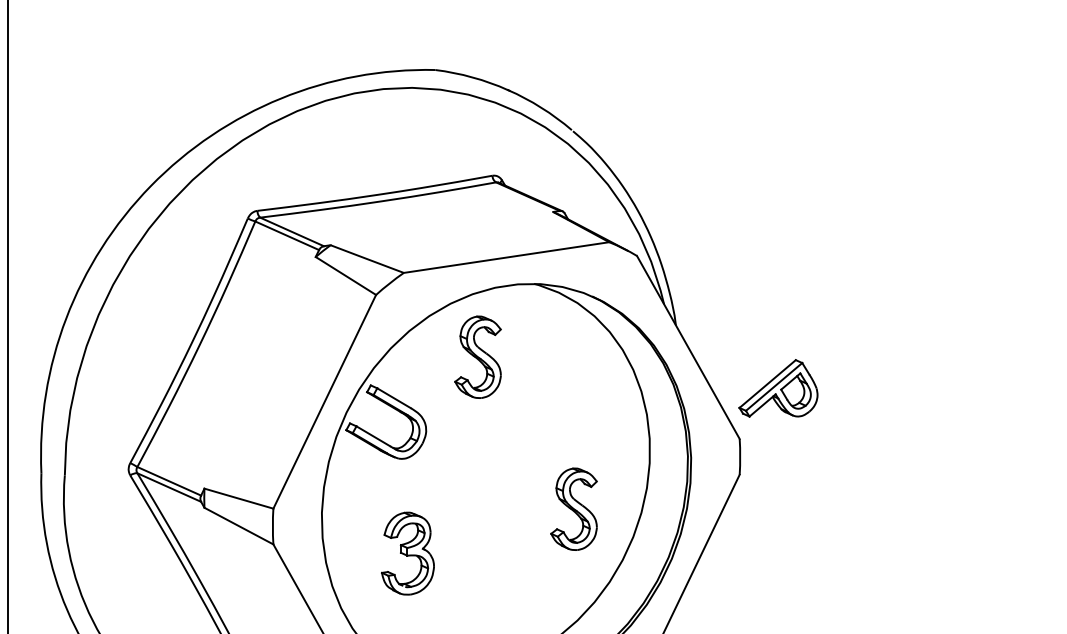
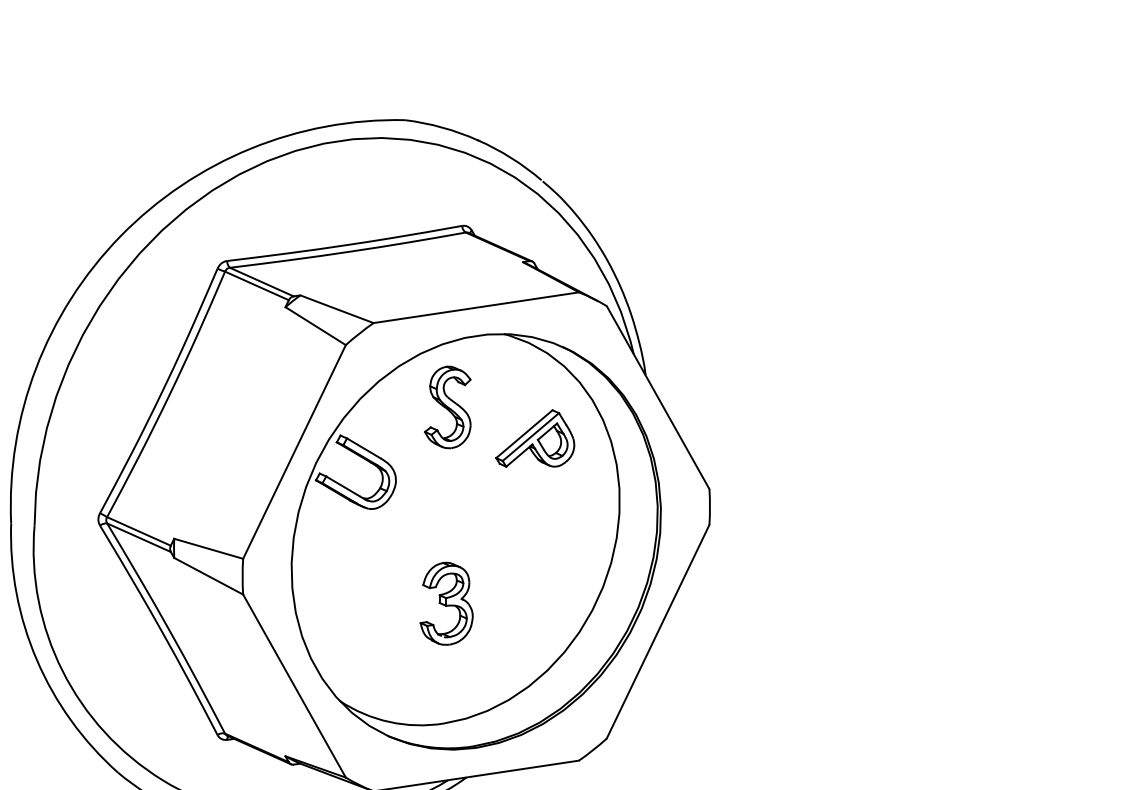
part: (778, 388) -> (535, 438), moved
part: (573, 509) -> (543, 559), removed
part: (407, 553) -> (446, 603), moved

